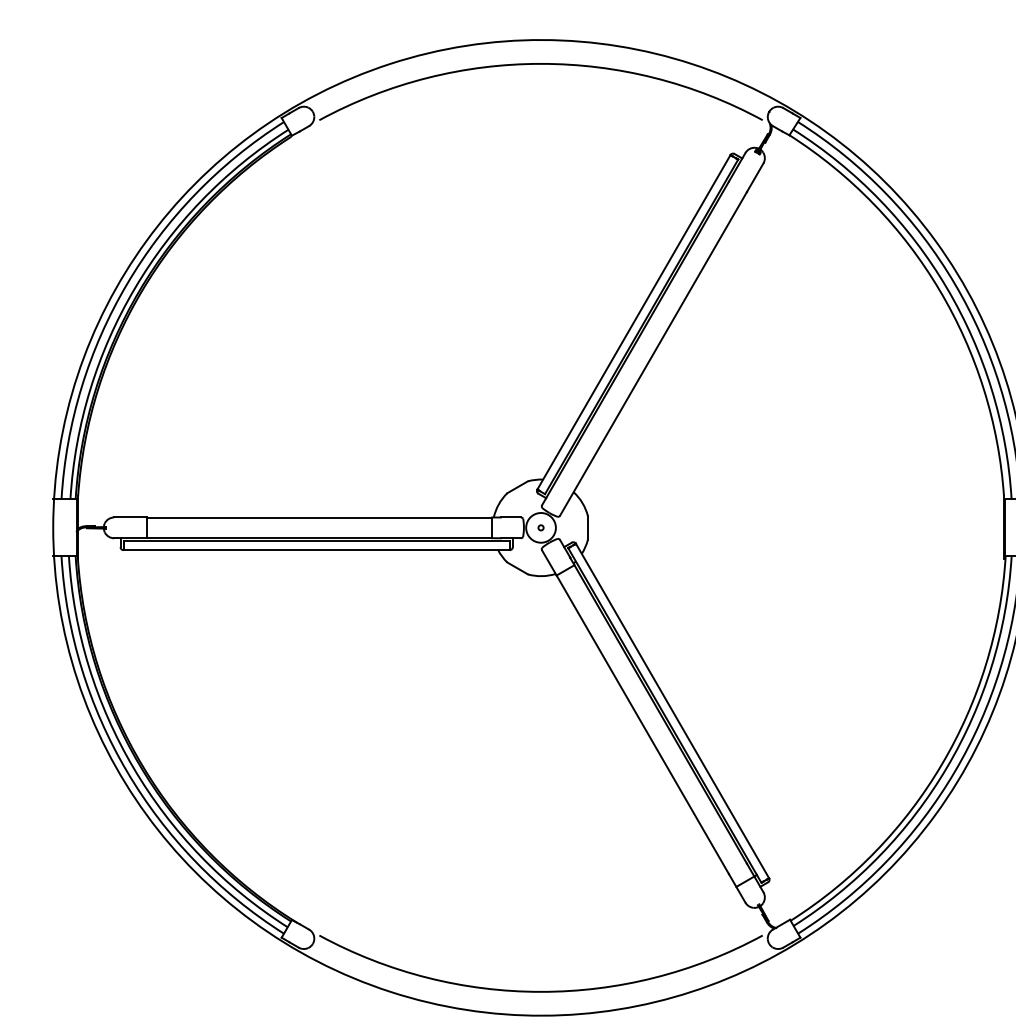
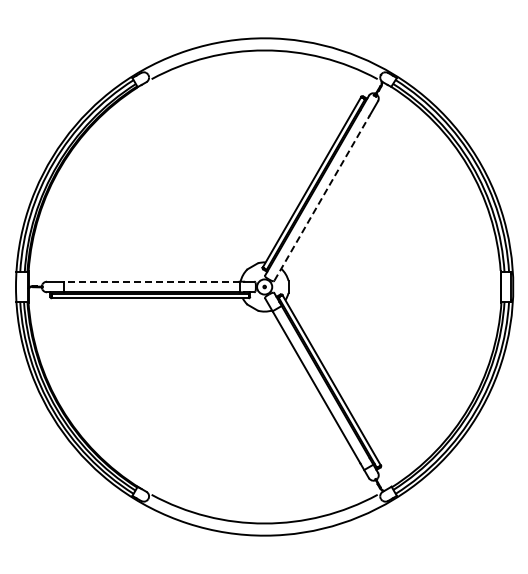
line: (654, 352) -> (322, 197), solid -> dashed
line: (319, 517) -> (151, 281), solid -> dashed

